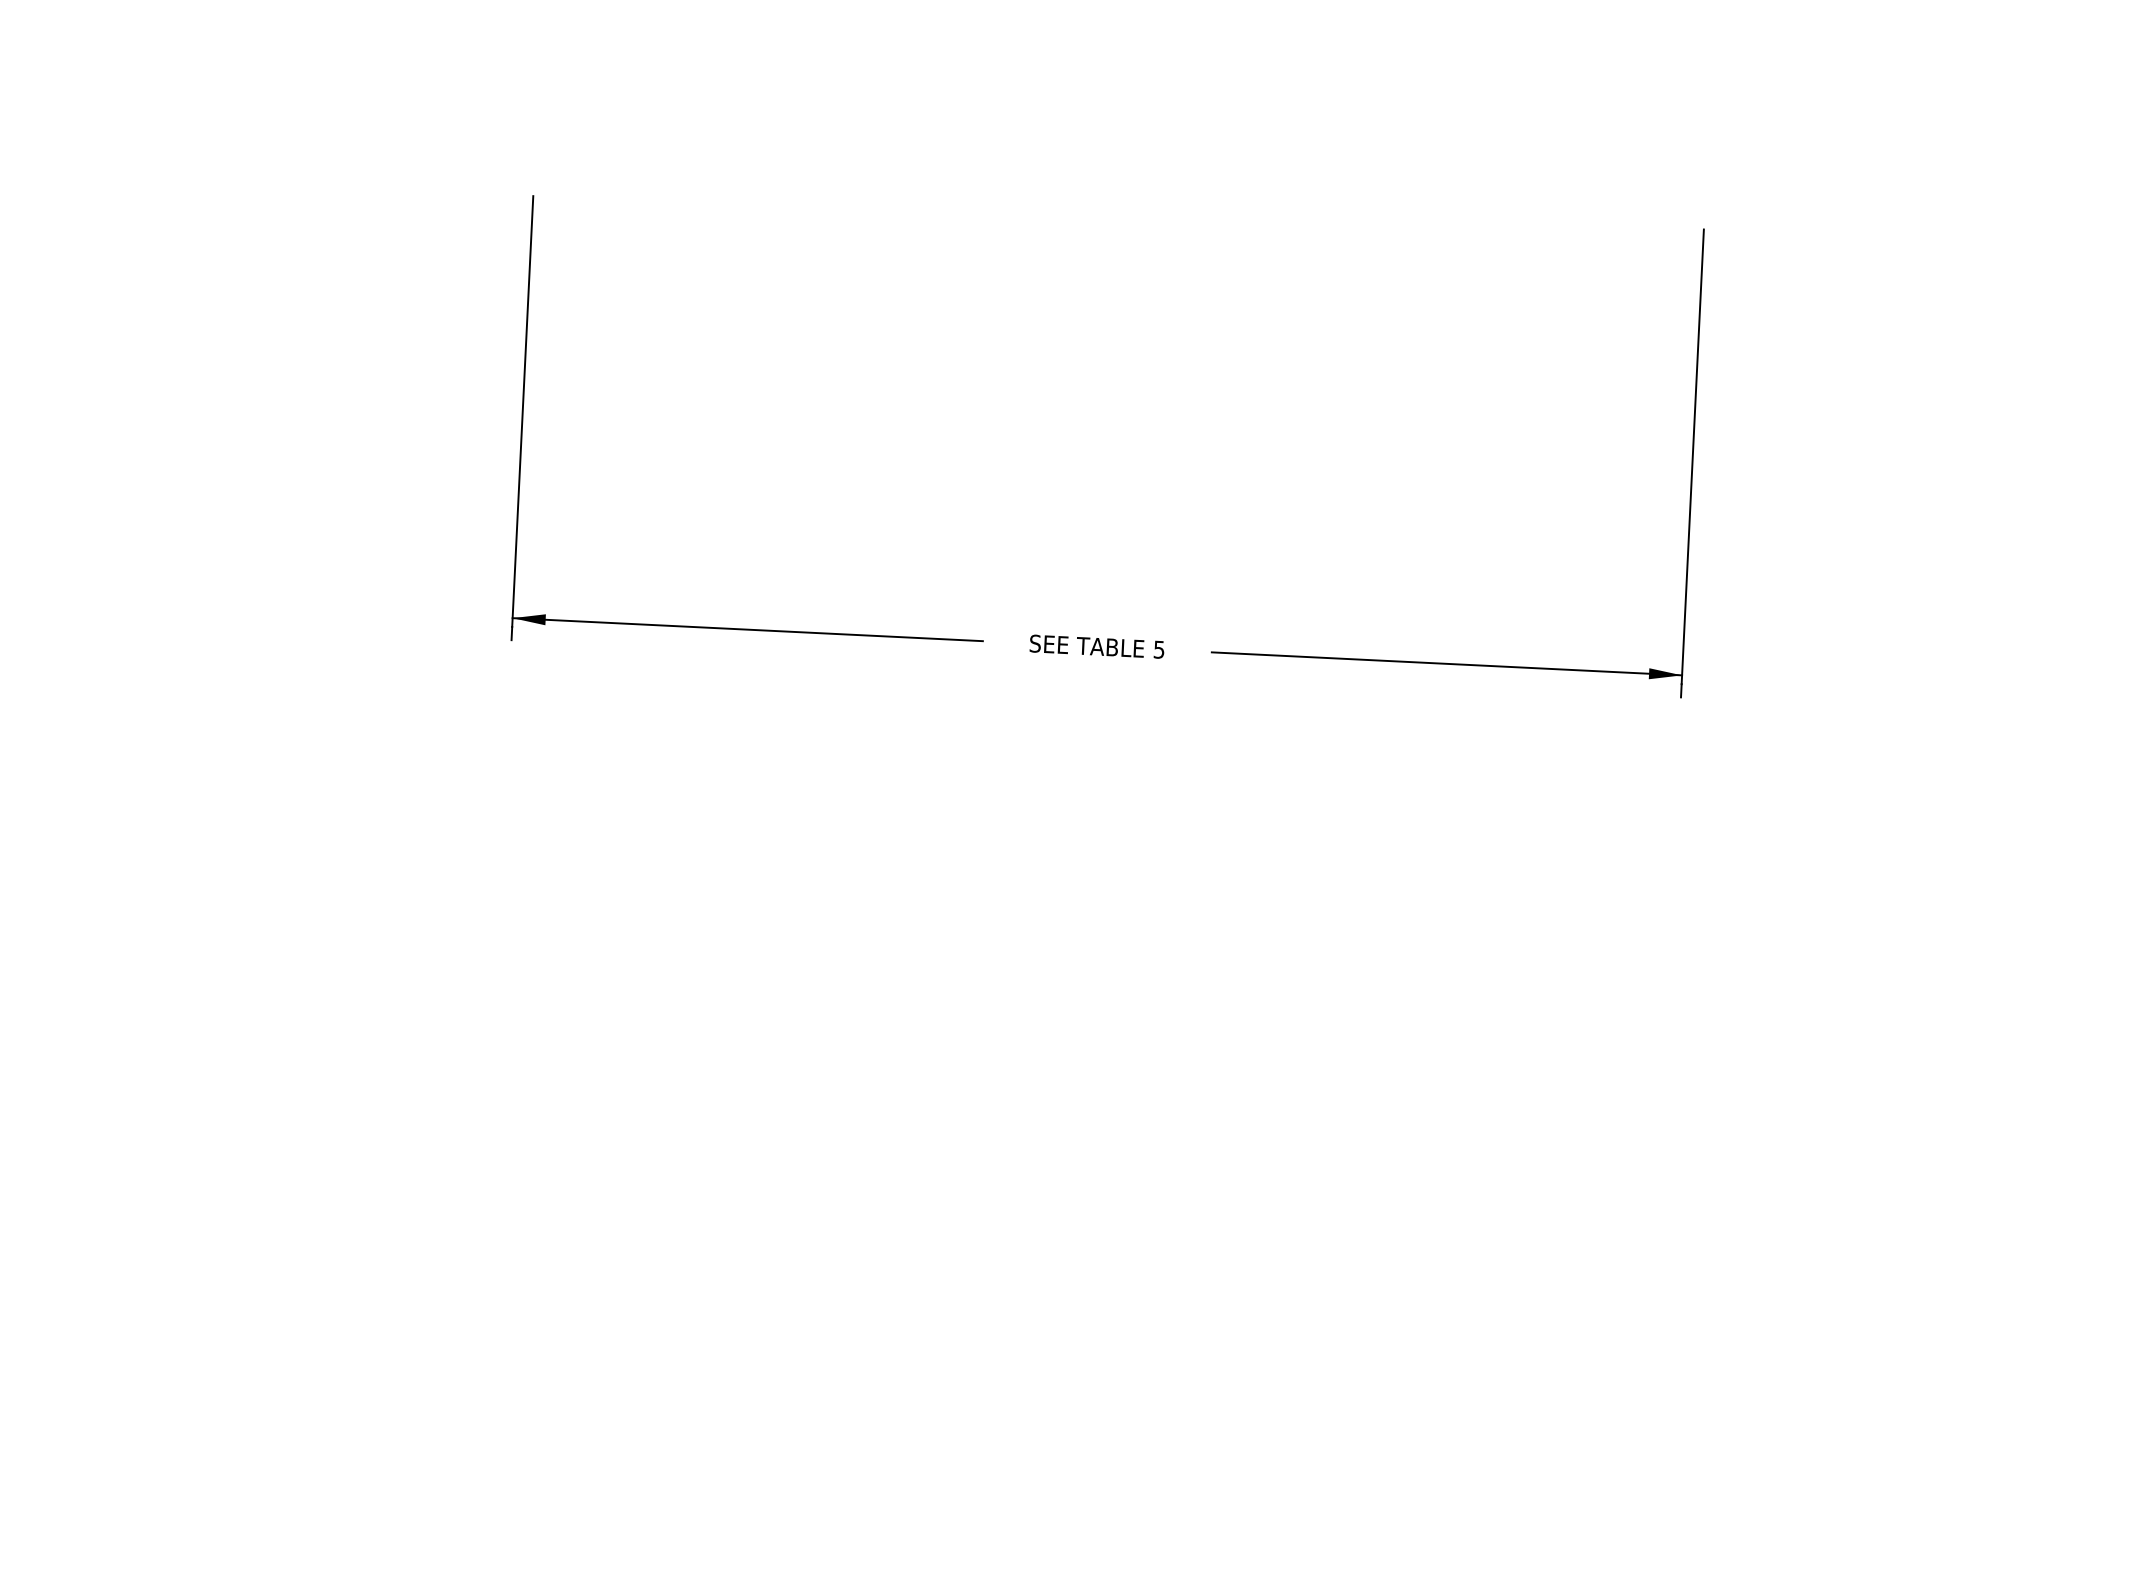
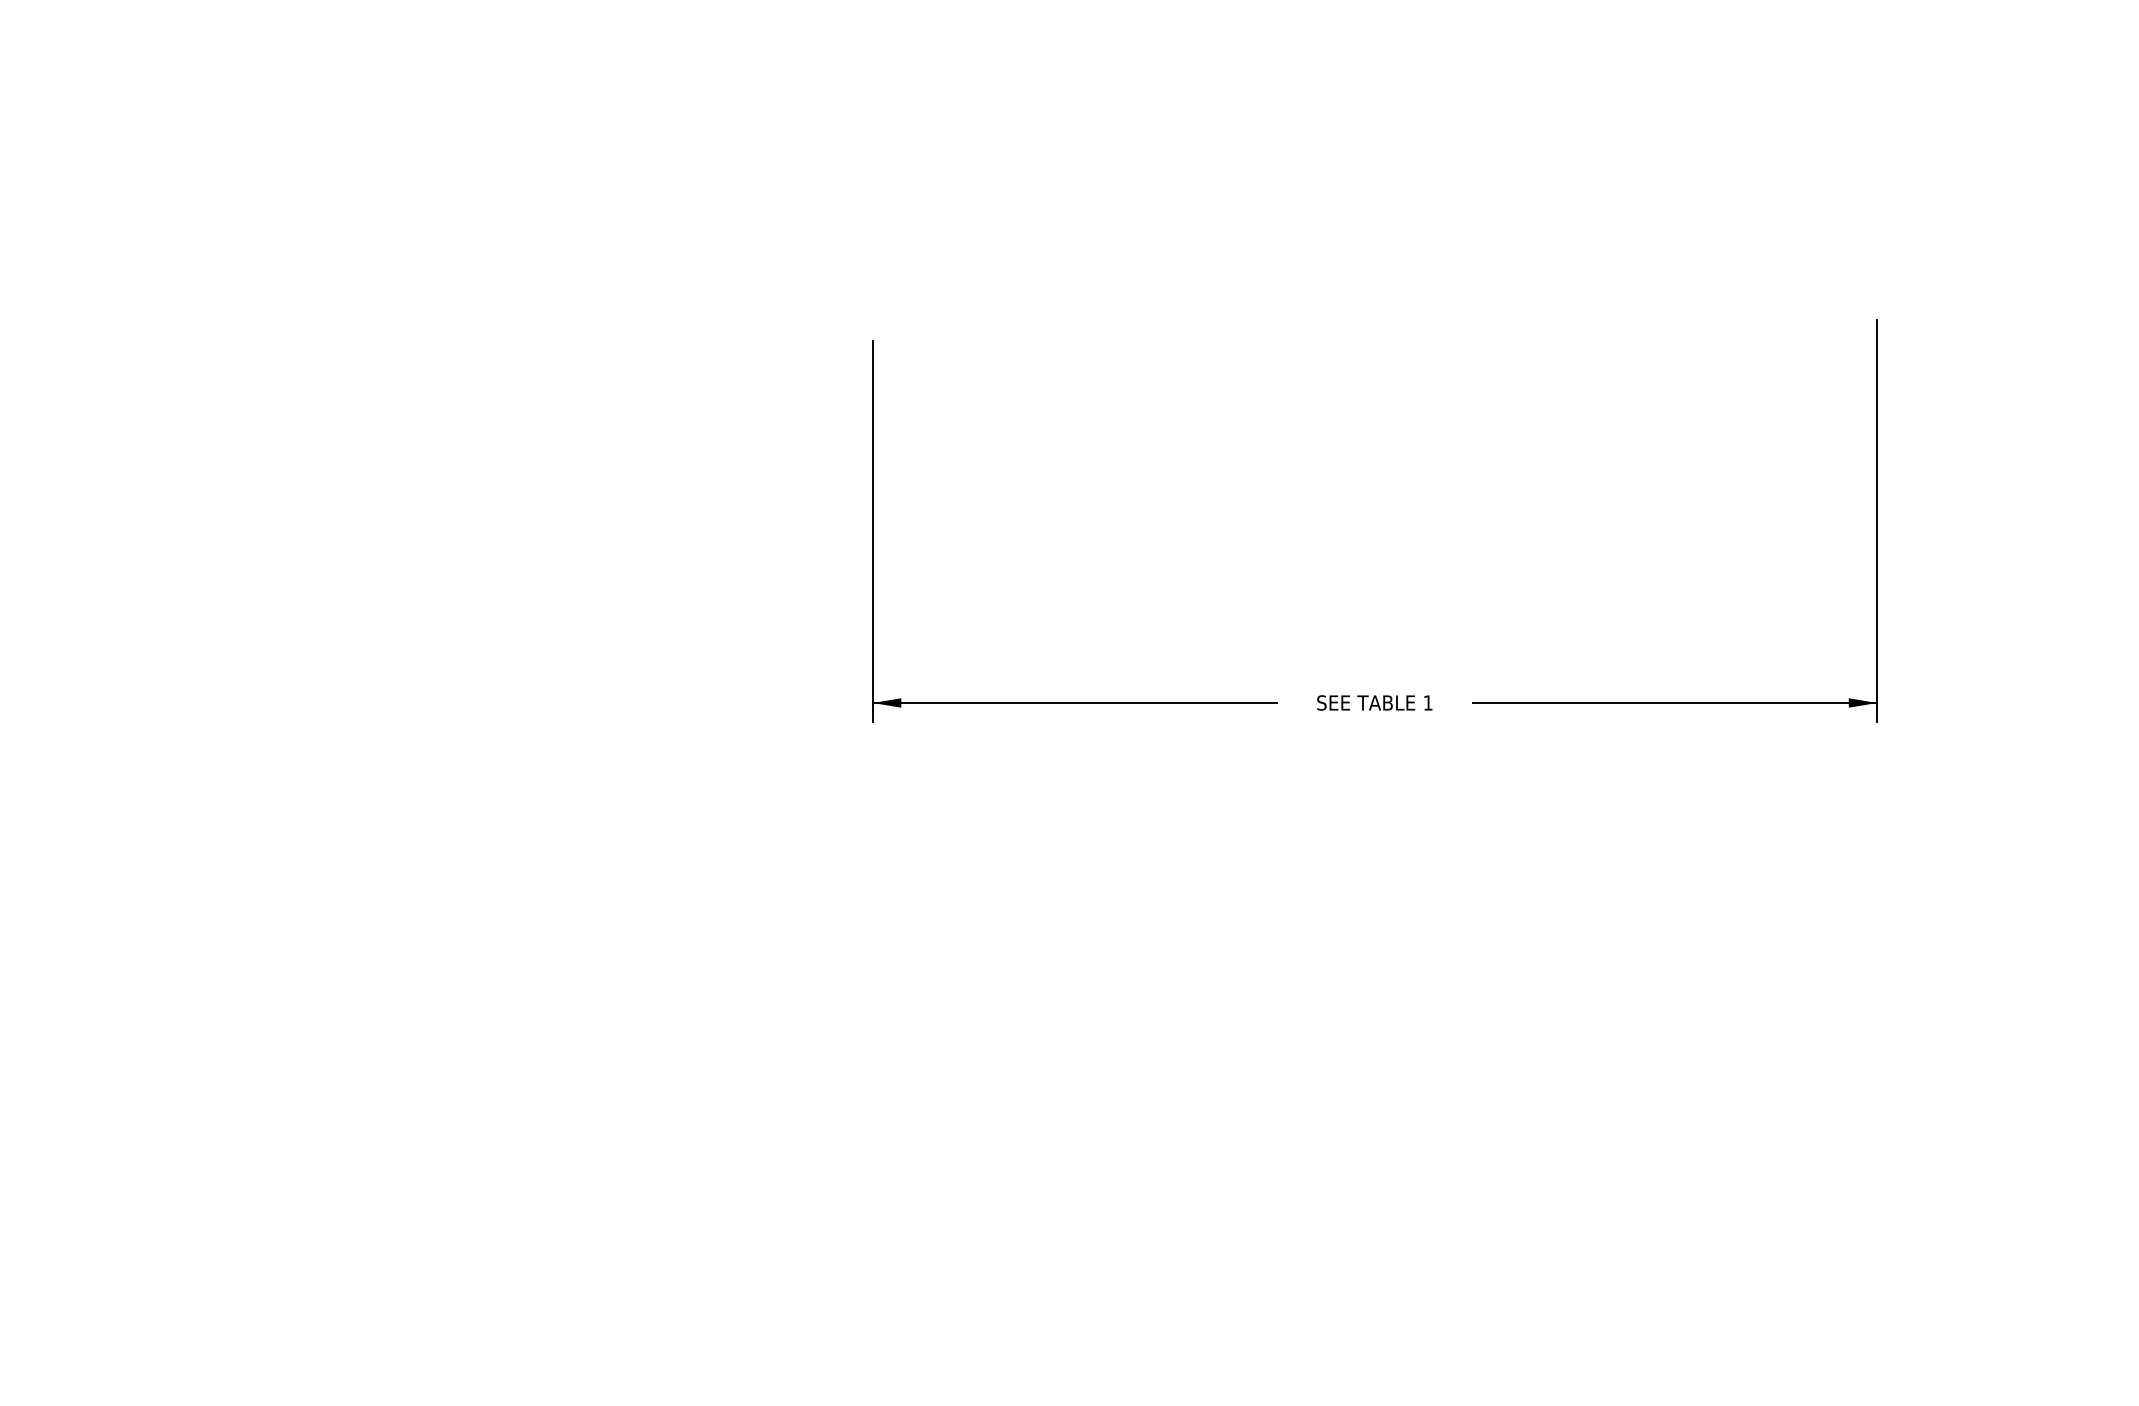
text: (1158, 649) -> (1427, 702), 5 -> 1

